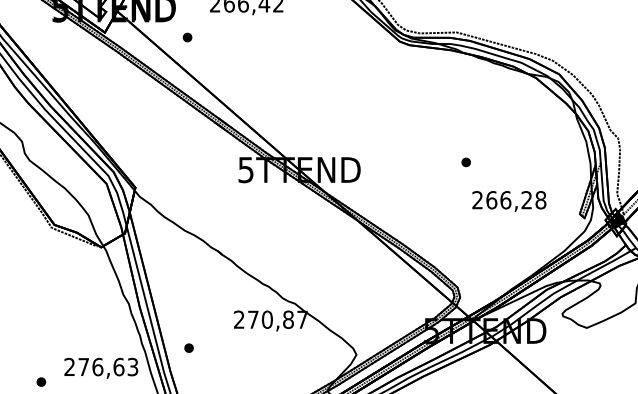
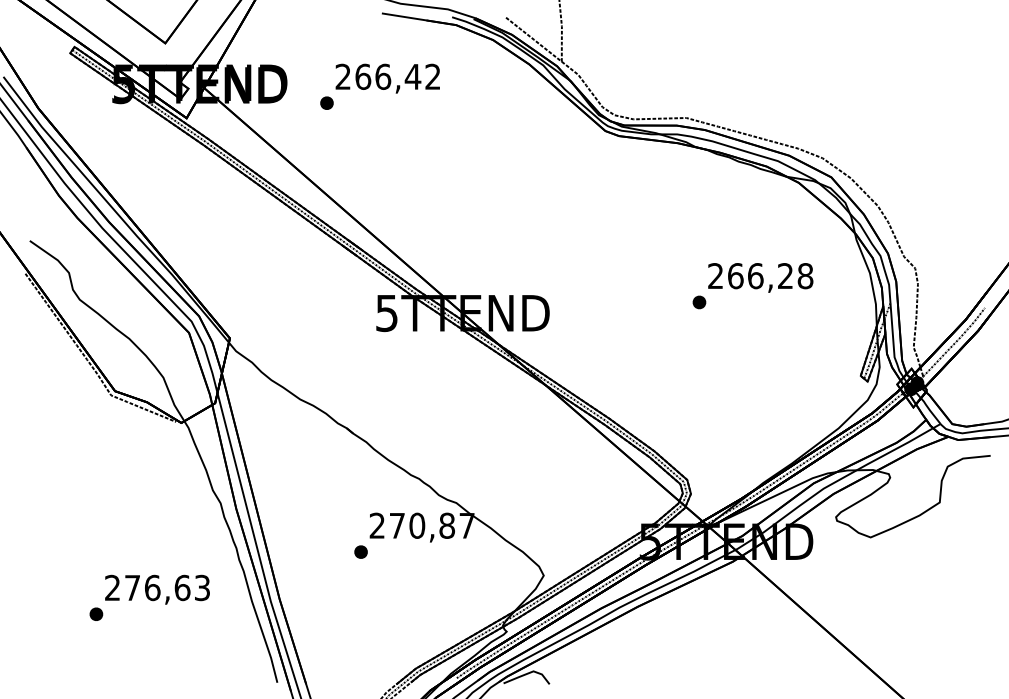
part: (187, 37) -> (326, 102), moved
text: (509, 201) -> (760, 277), moved
part: (188, 347) -> (360, 551), moved
text: (101, 368) -> (157, 589), moved

